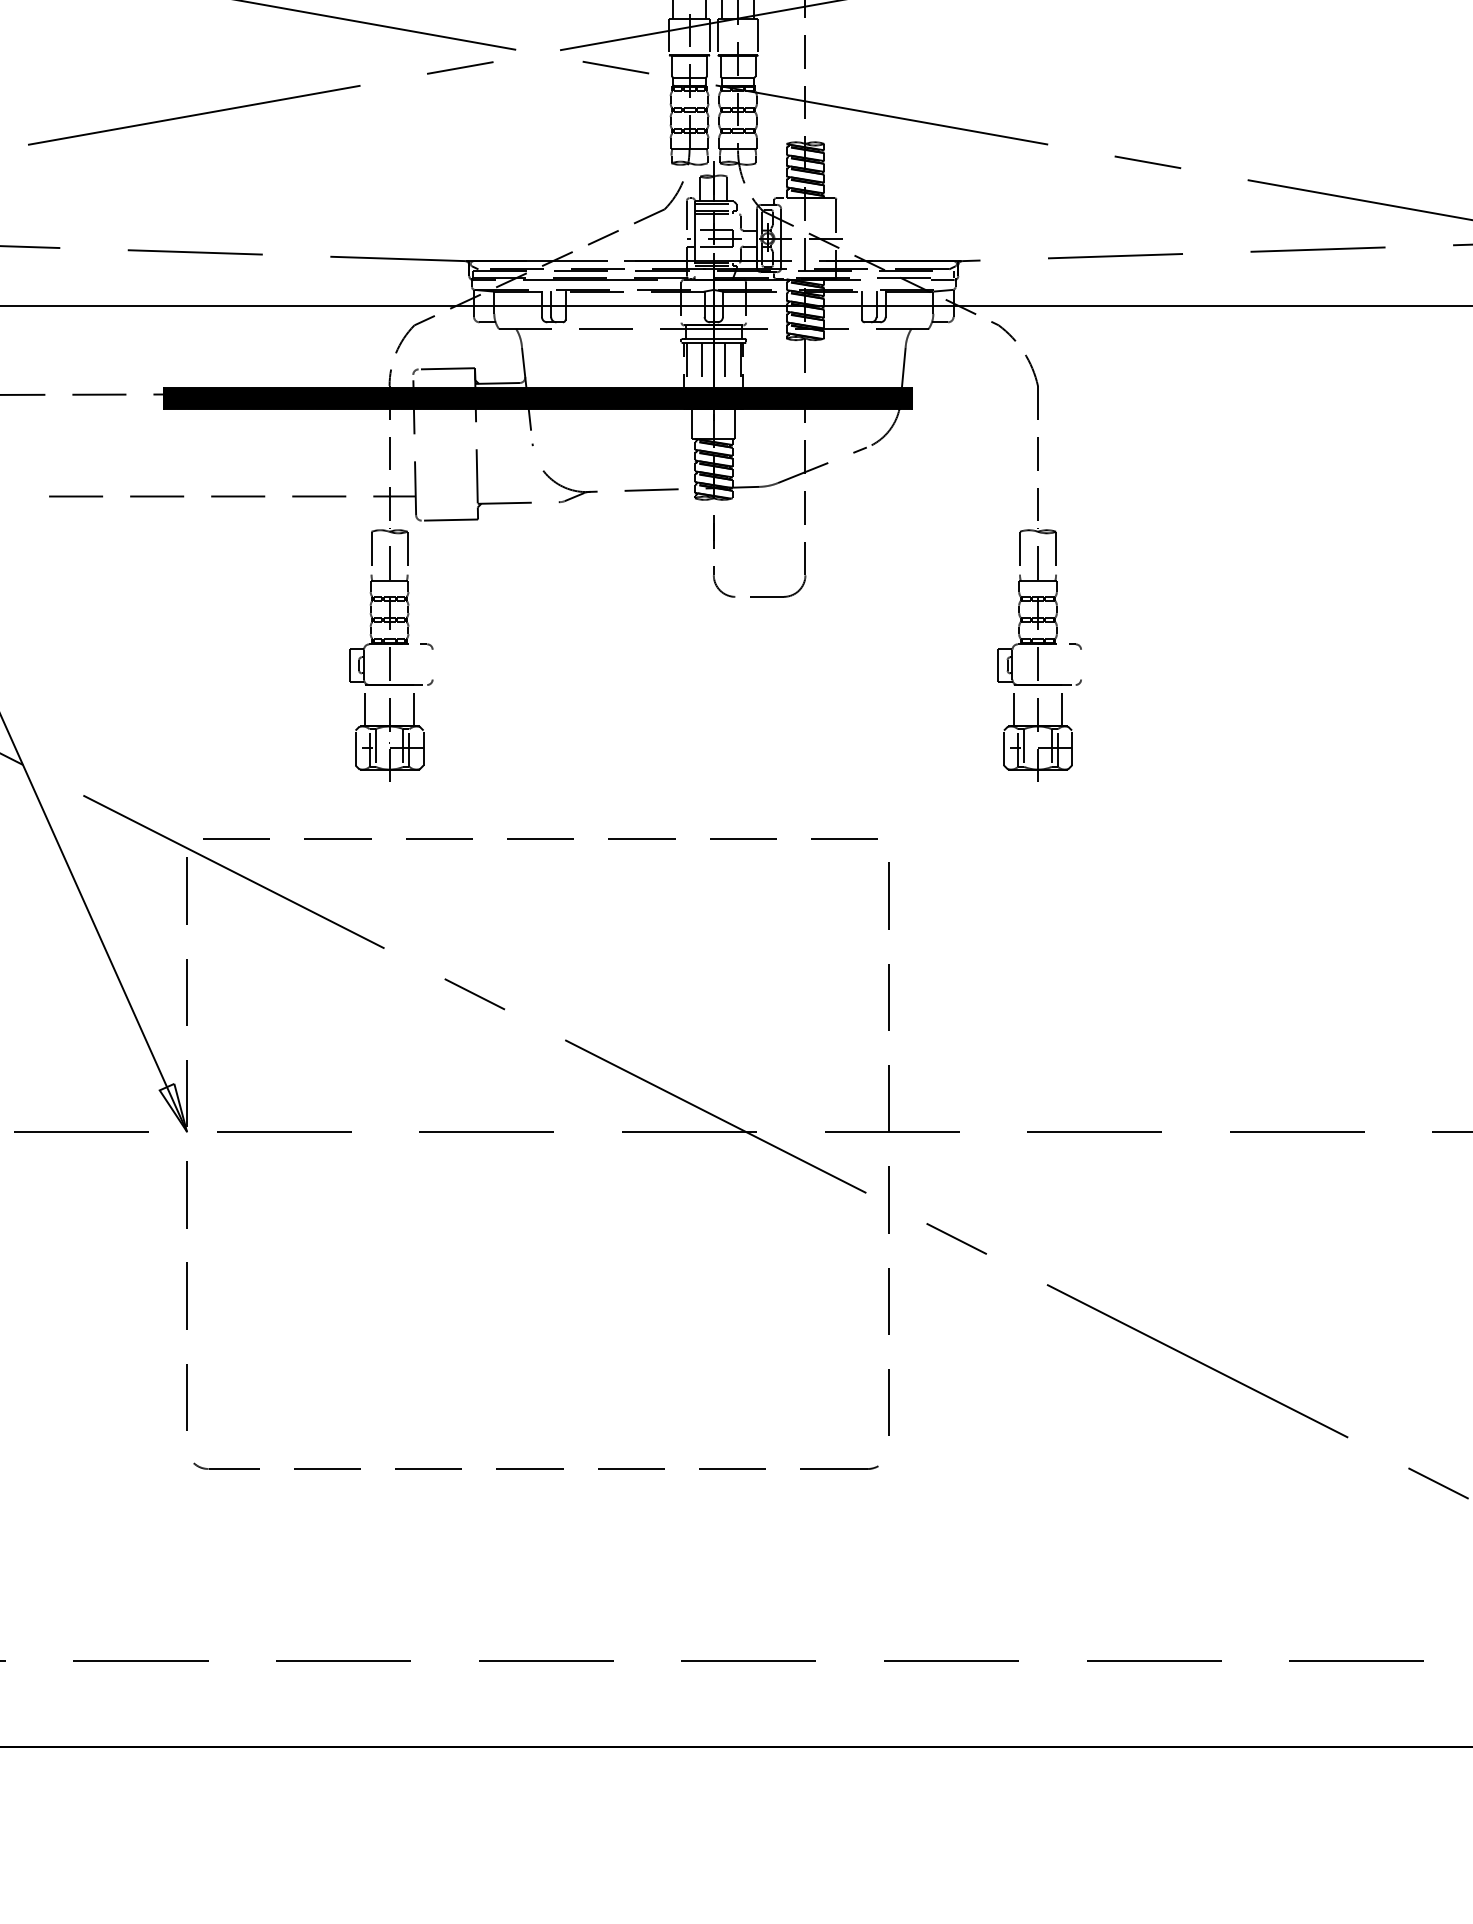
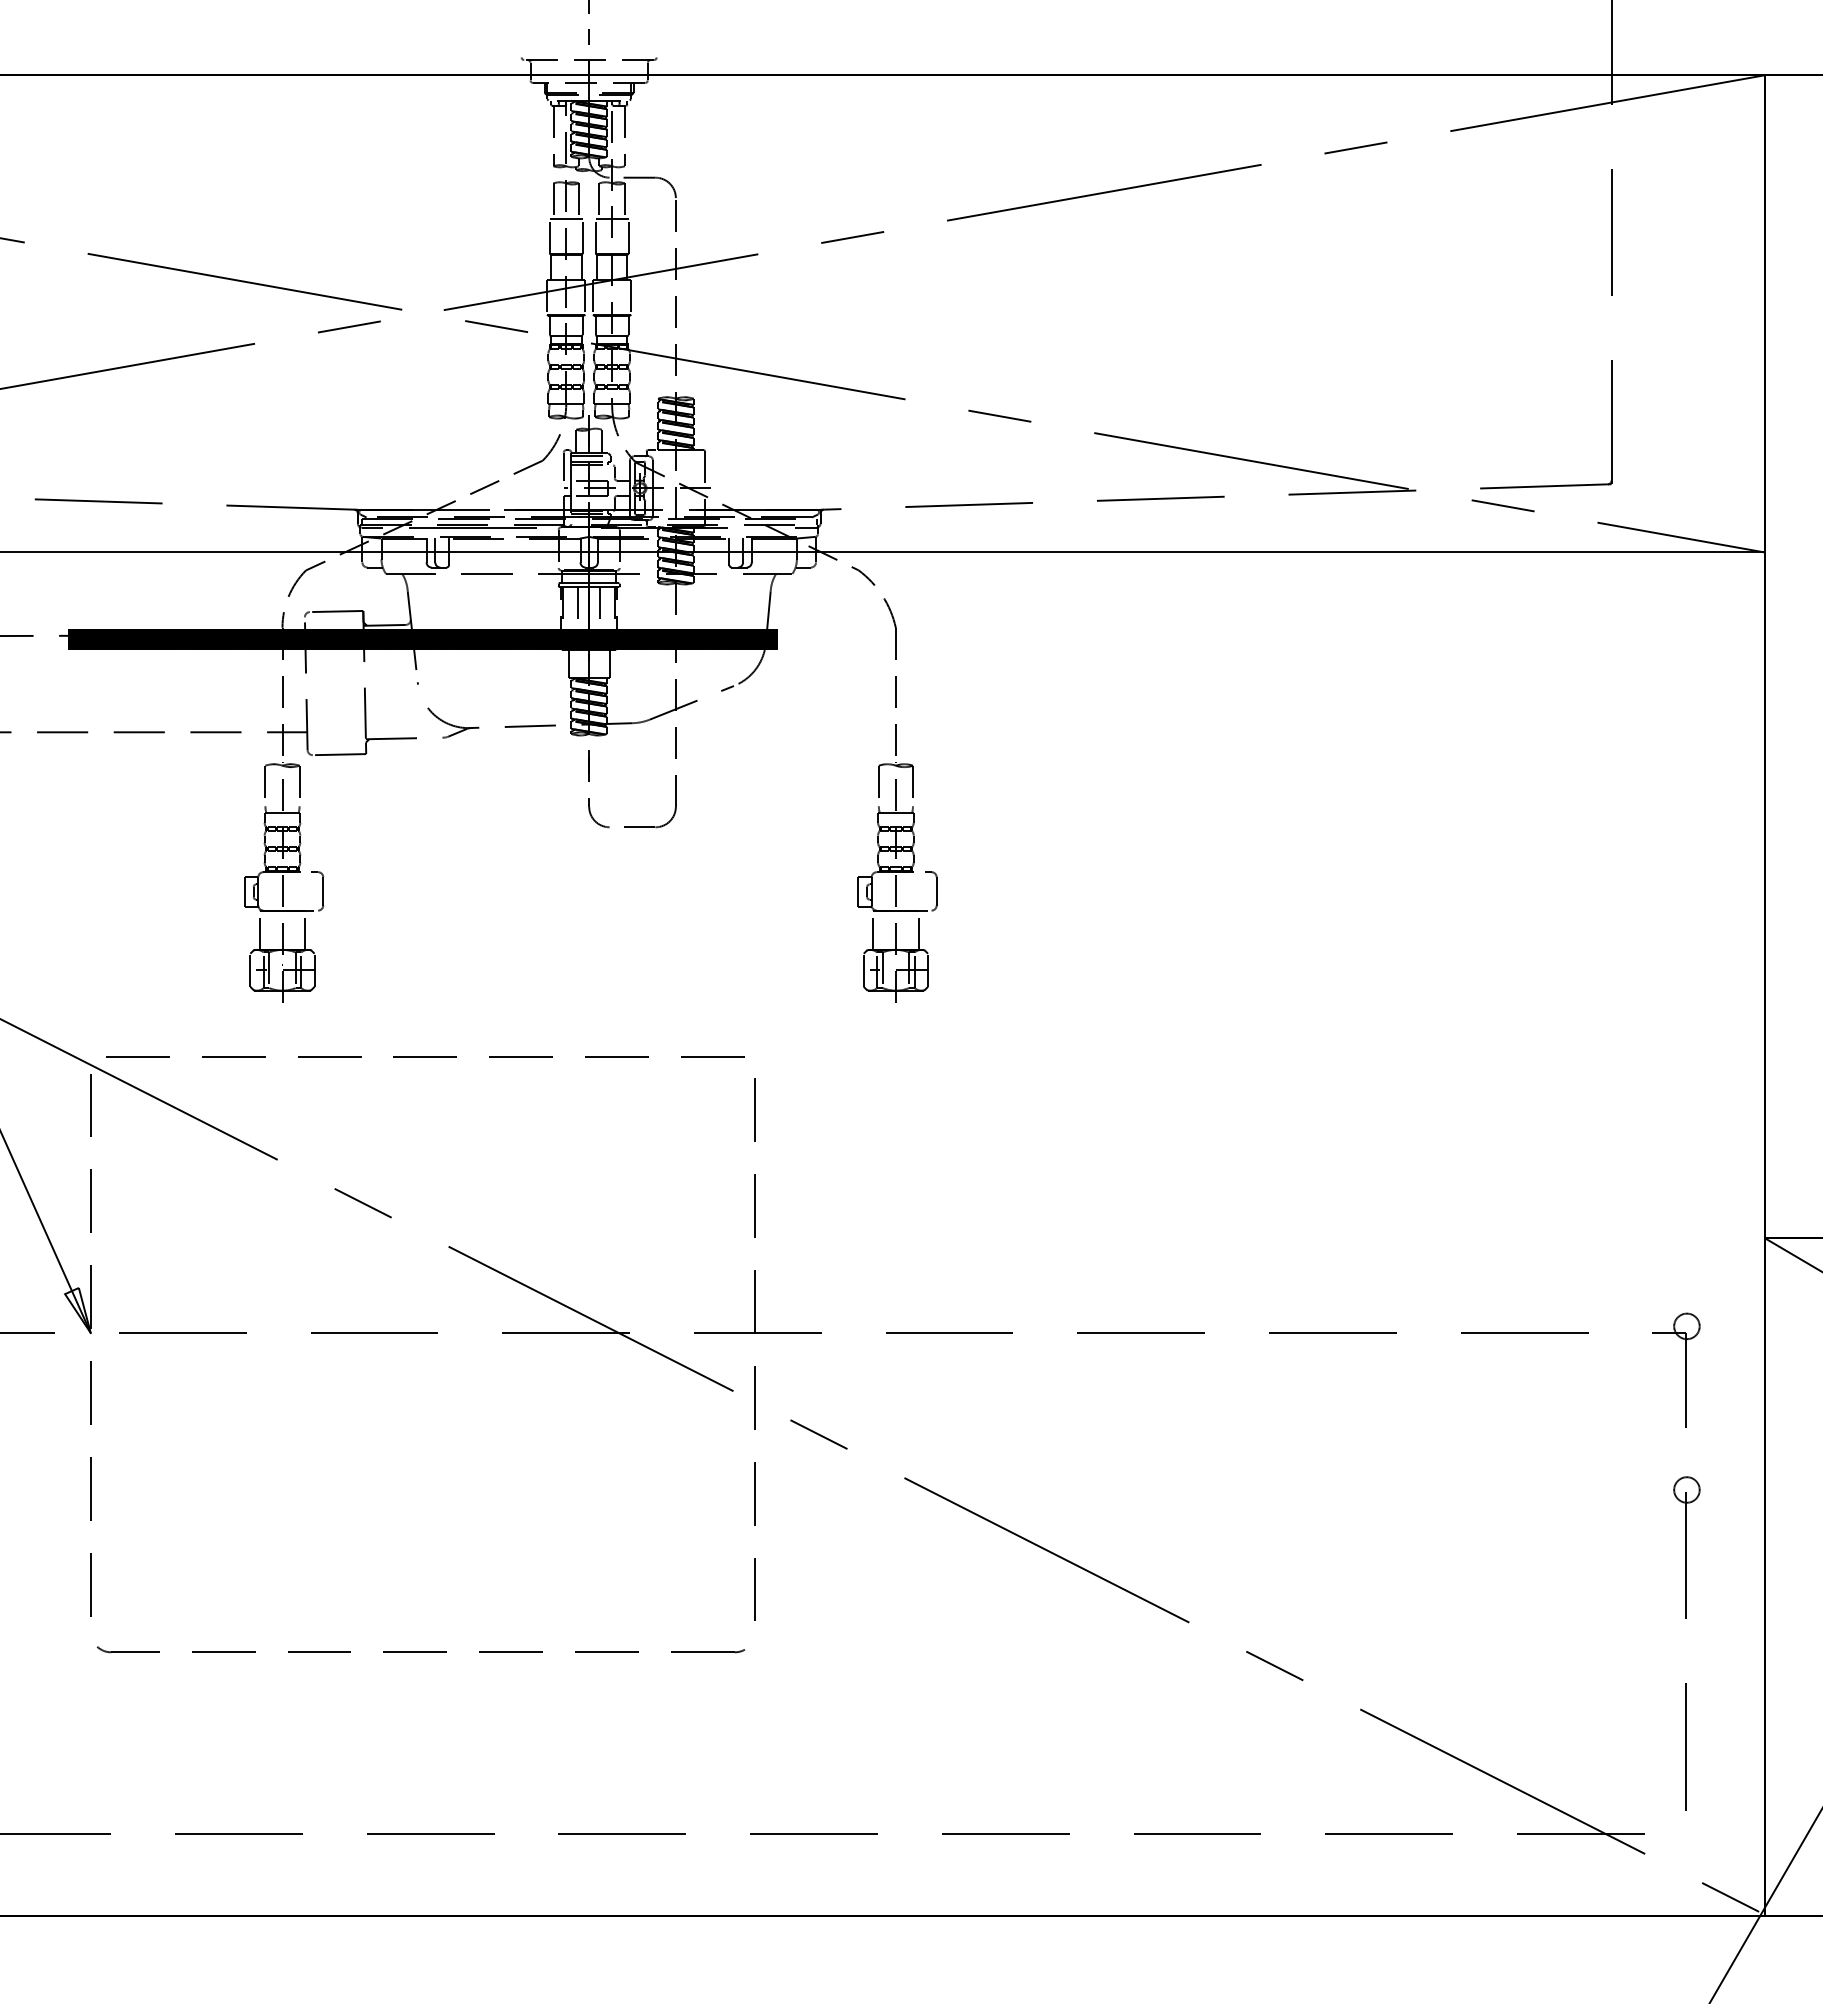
line: (432, 664) -> (323, 891), added
line: (1080, 664) -> (936, 891), added

